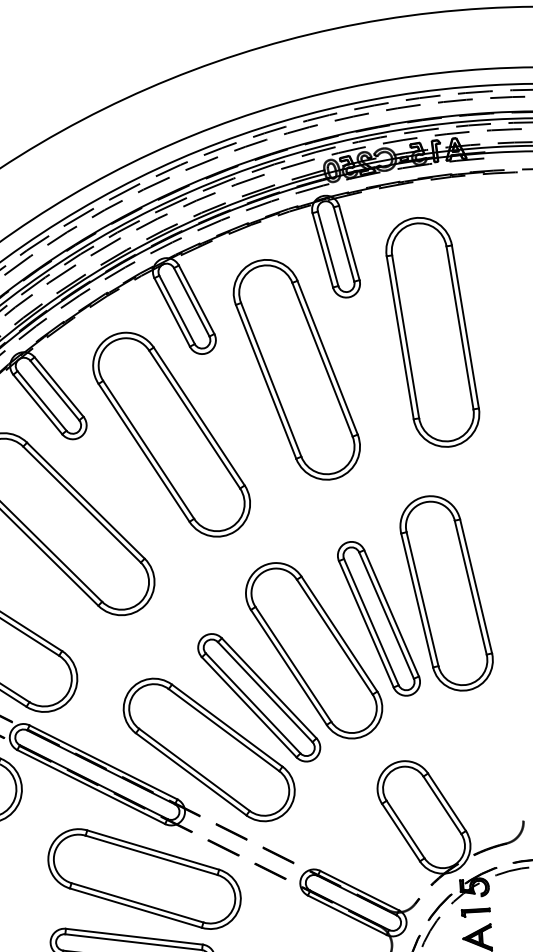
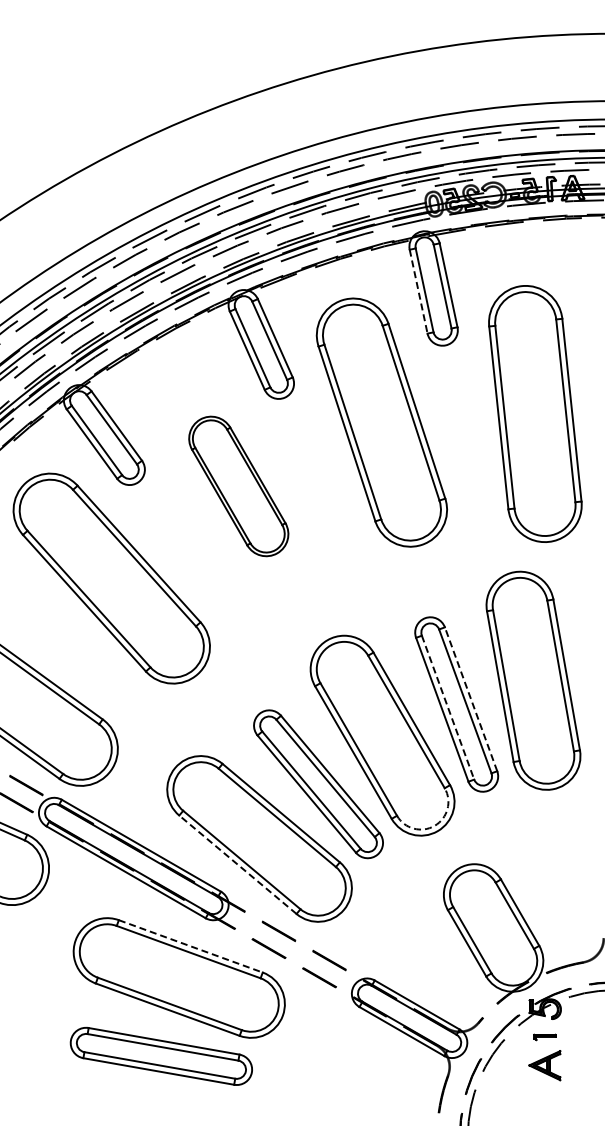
line: (322, 250) -> (418, 291), solid -> dashed
part: (432, 331) -> (535, 413), moved
part: (171, 434) -> (238, 486), size x0.6
line: (392, 613) -> (471, 699), solid -> dashed
line: (371, 621) -> (448, 707), solid -> dashed
arc: (365, 728) -> (434, 825), solid -> dashed
line: (190, 774) -> (237, 864), solid -> dashed
line: (152, 850) -> (190, 946), solid -> dashed
part: (475, 913) -> (544, 1037), size x0.7

